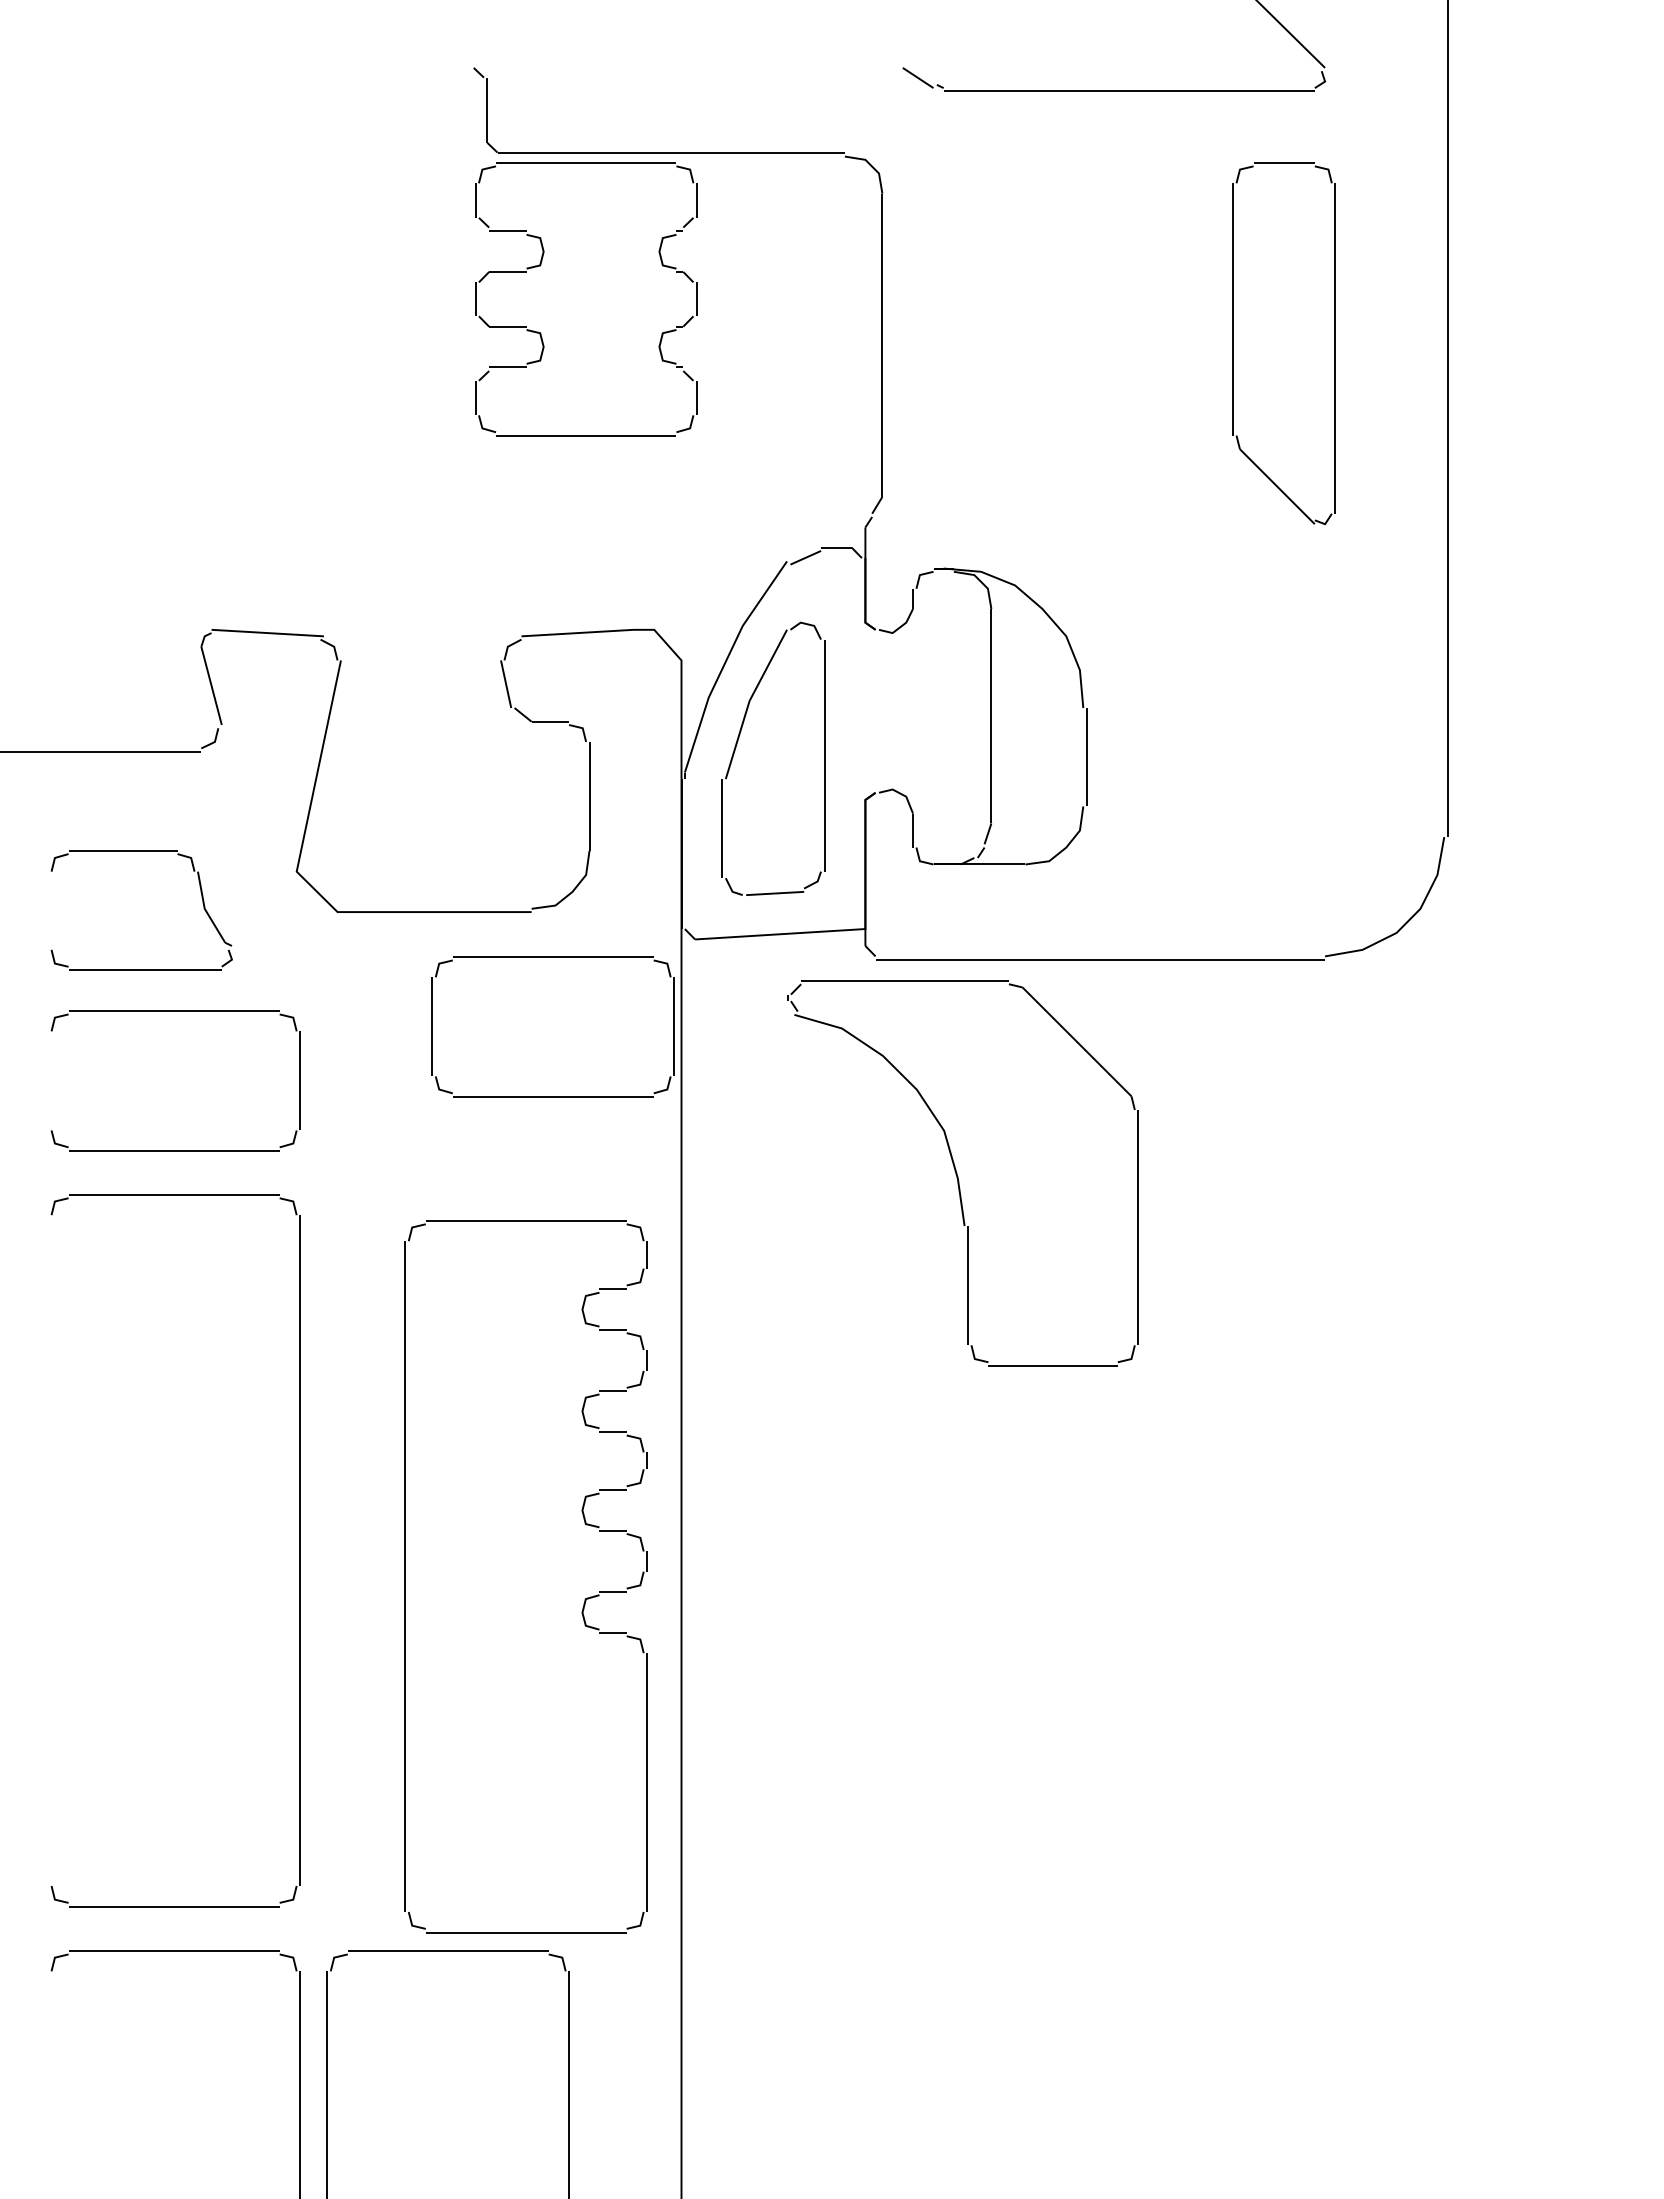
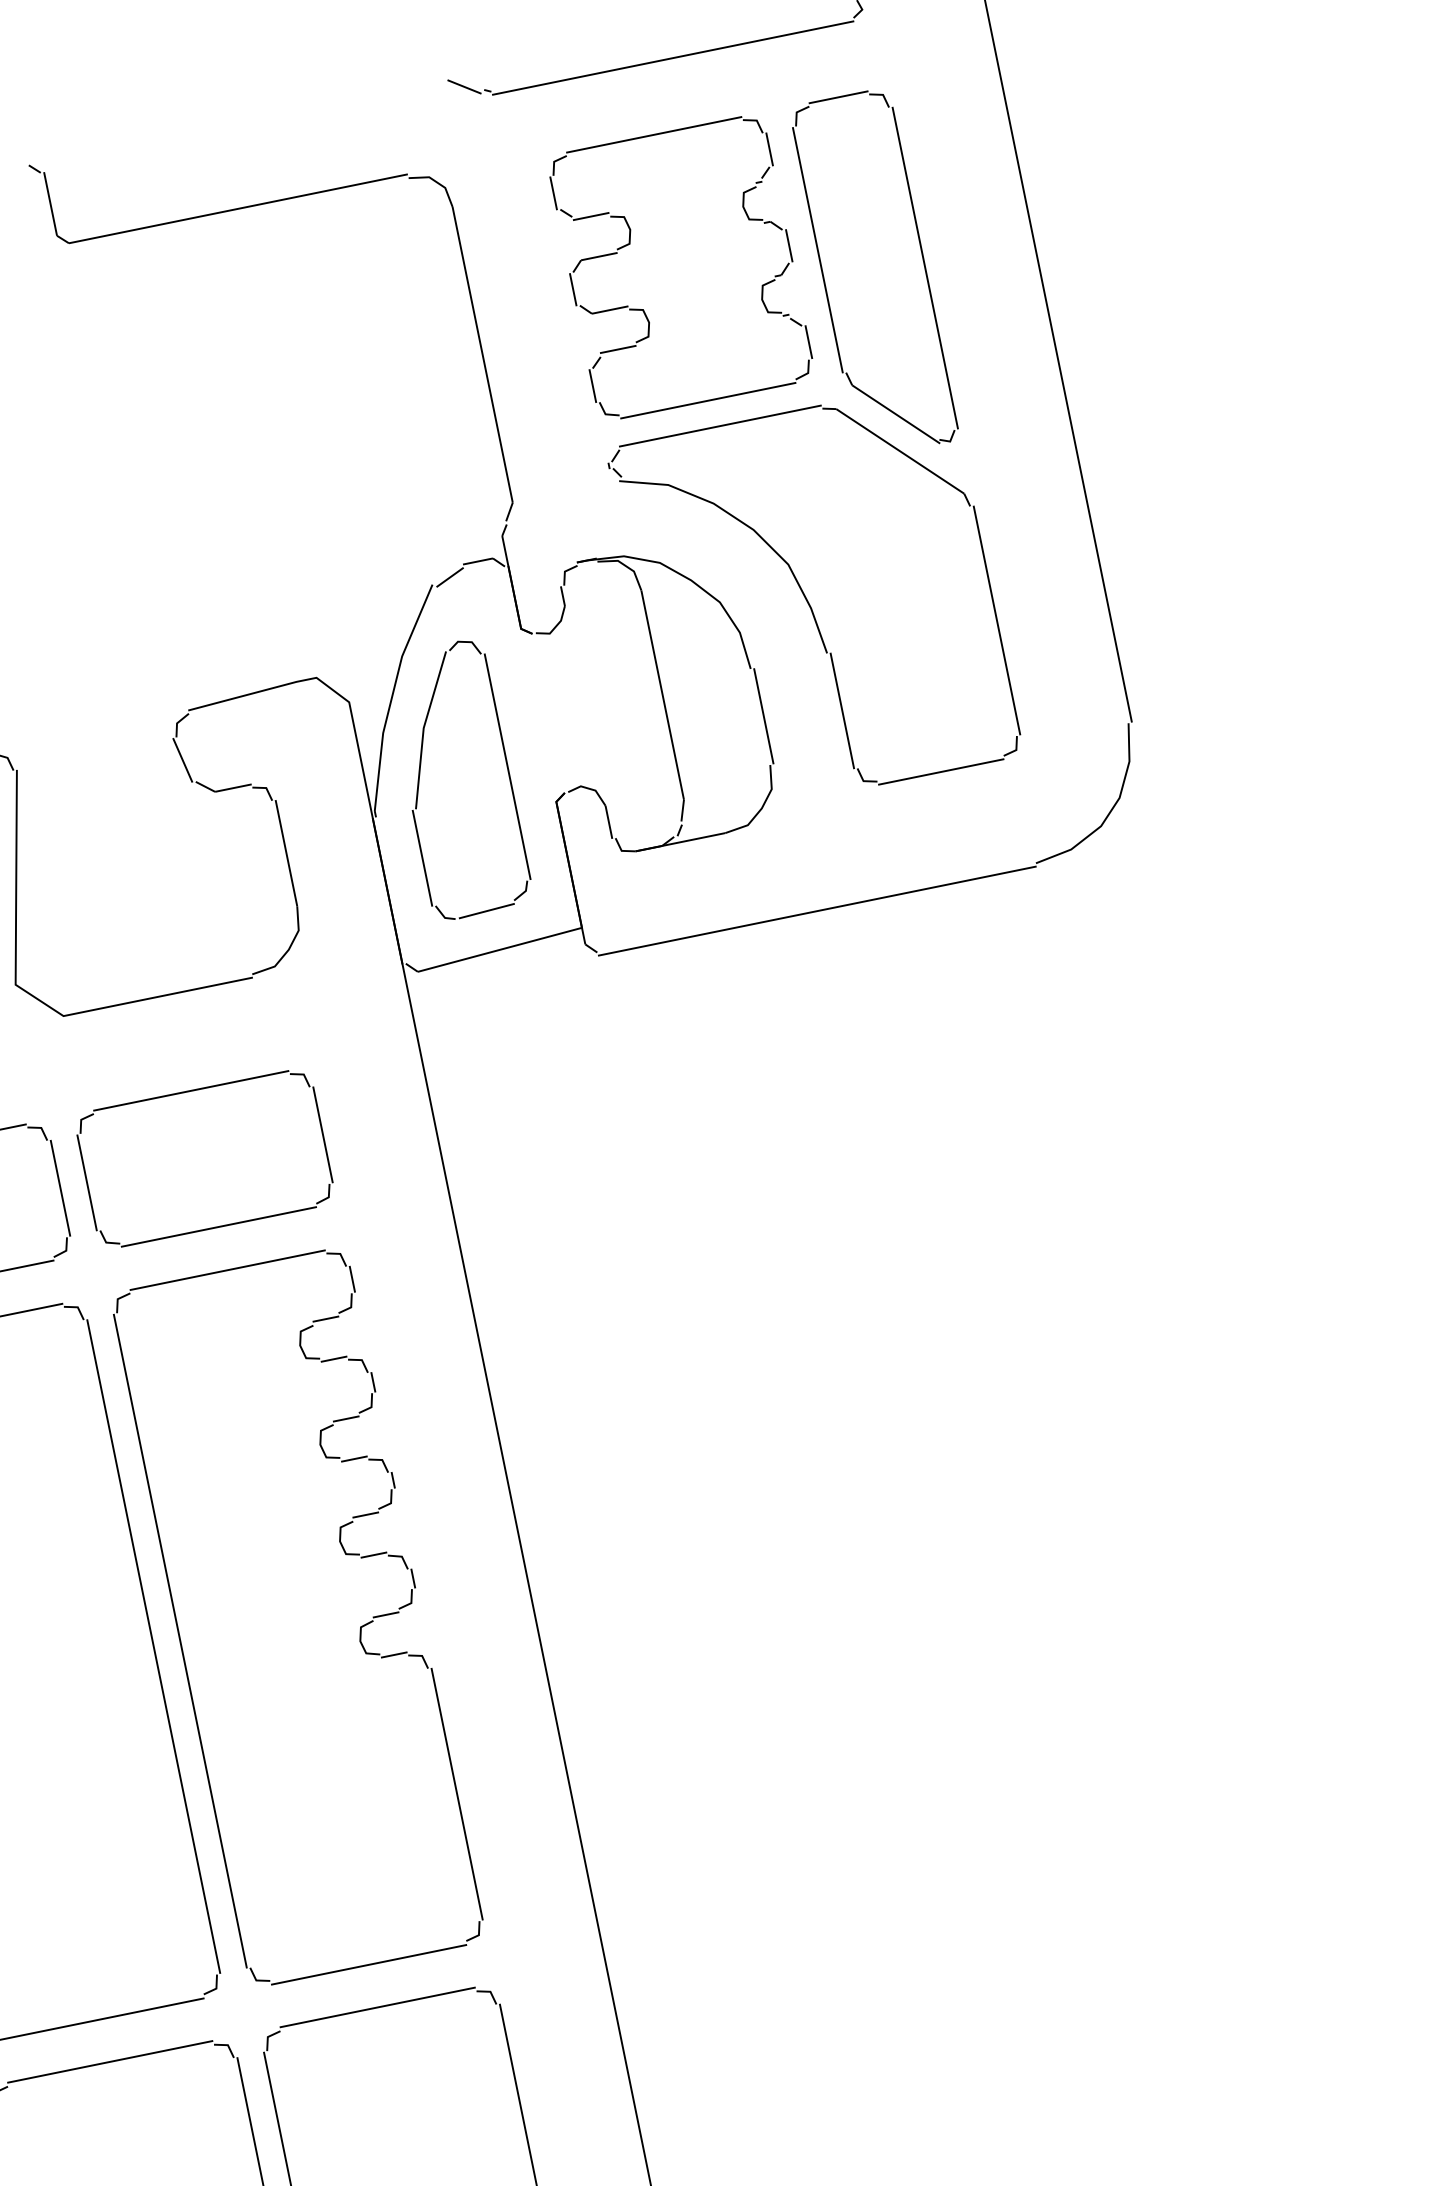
part: (541, 265) -> (630, 243), moved
part: (552, 957) -> (190, 1091), moved
part: (962, 1173) -> (814, 602), moved
part: (584, 1599) -> (359, 1627), moved

